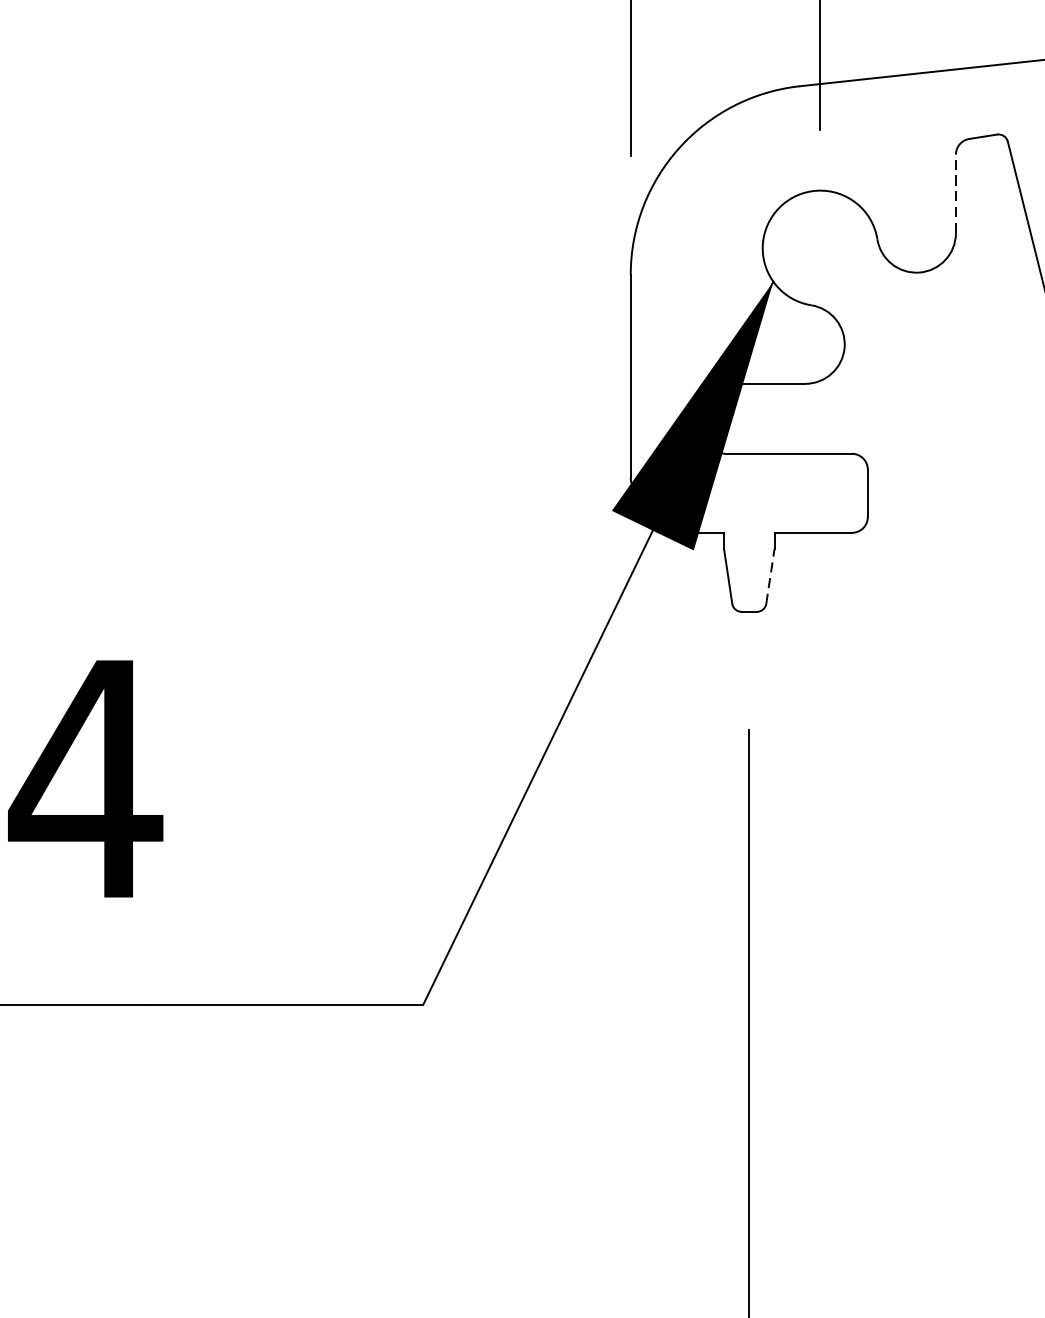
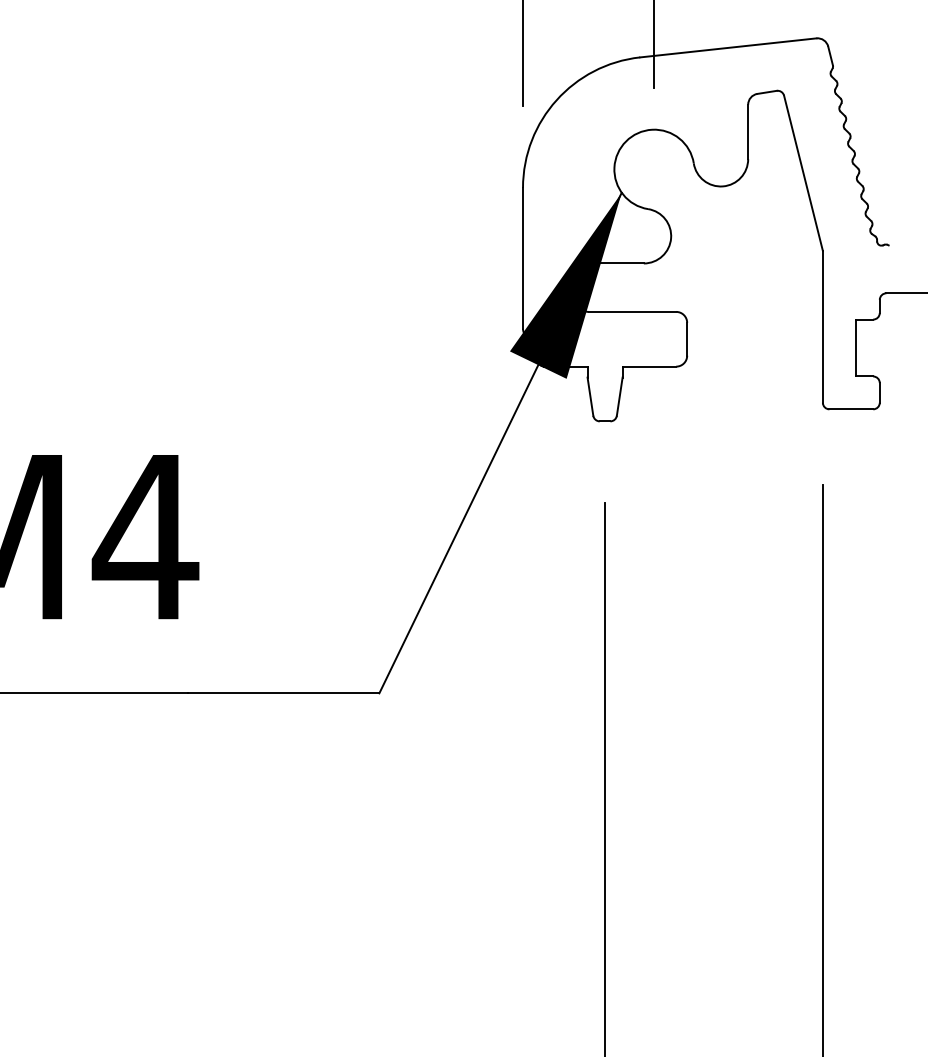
line: (956, 193) -> (748, 131), dashed -> solid
line: (770, 575) -> (619, 396), dashed -> solid

